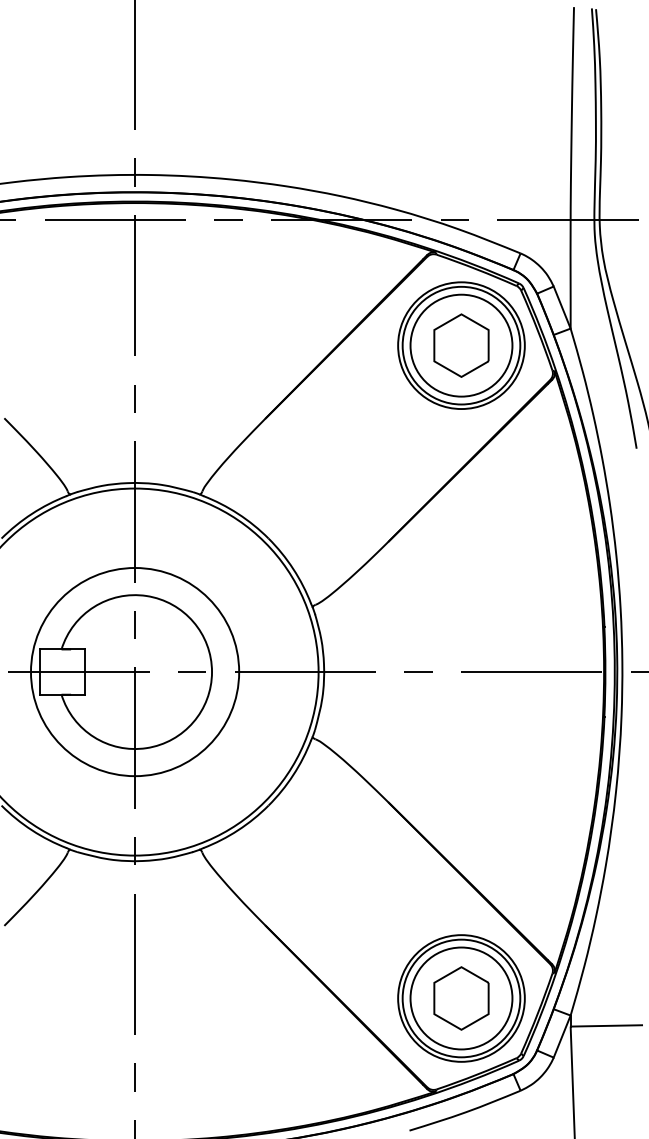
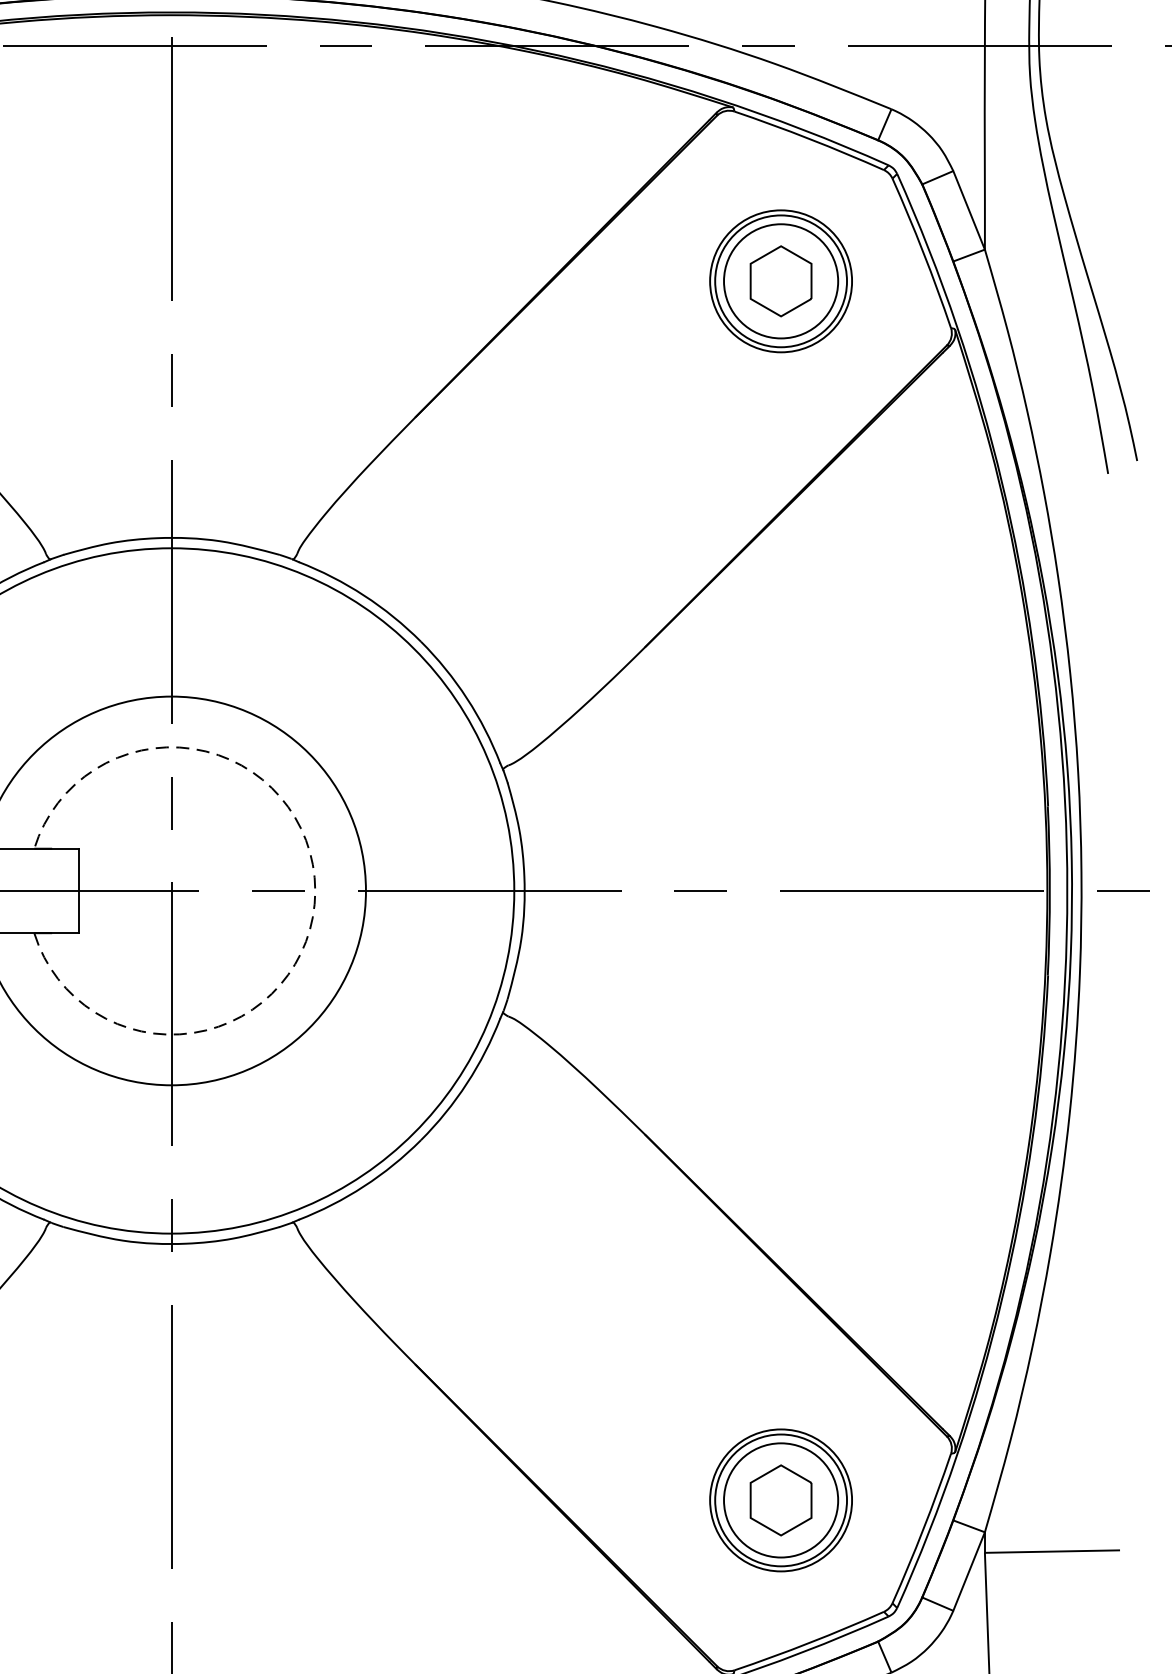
part: (461, 345) -> (781, 281), size x0.6
arc: (212, 672) -> (316, 891), solid -> dashed
part: (461, 998) -> (781, 1500), size x0.6

